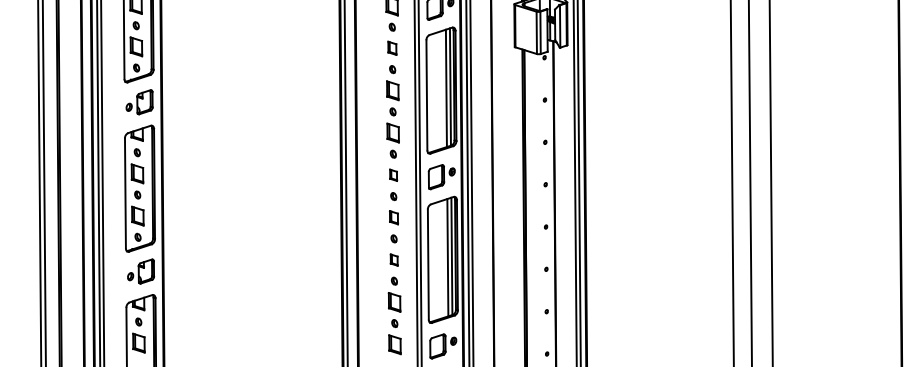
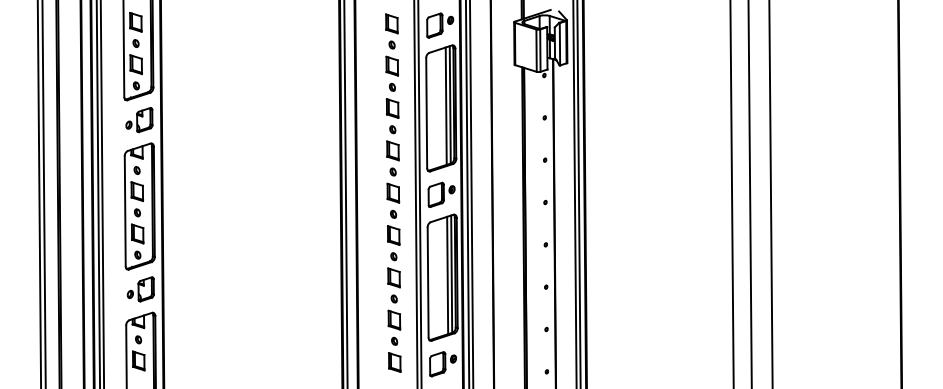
part: (391, 47) -> (391, 65), size x1.43
part: (393, 174) -> (393, 192), size x1.67
part: (393, 217) -> (393, 235), size x1.43
part: (393, 259) -> (393, 277), size x1.67

